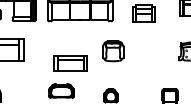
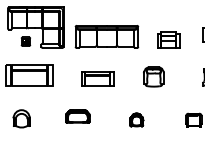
part: (112, 50) -> (153, 76), moved
part: (70, 63) -> (97, 78), moved
part: (61, 91) -> (77, 116), moved

